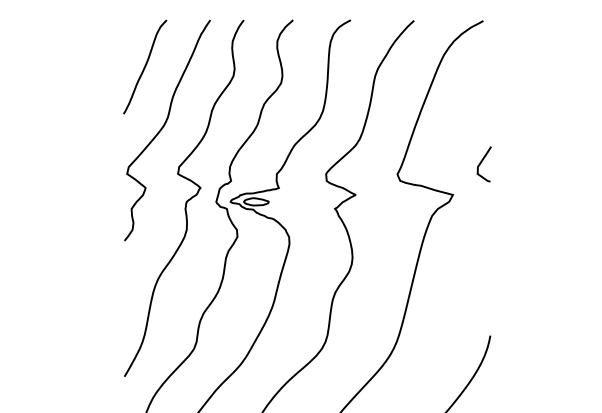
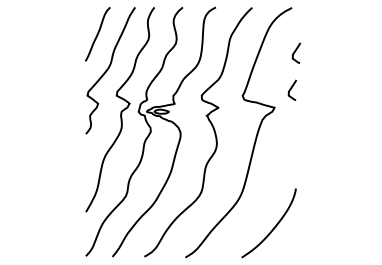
curve: (491, 96) -> (296, 51), added

